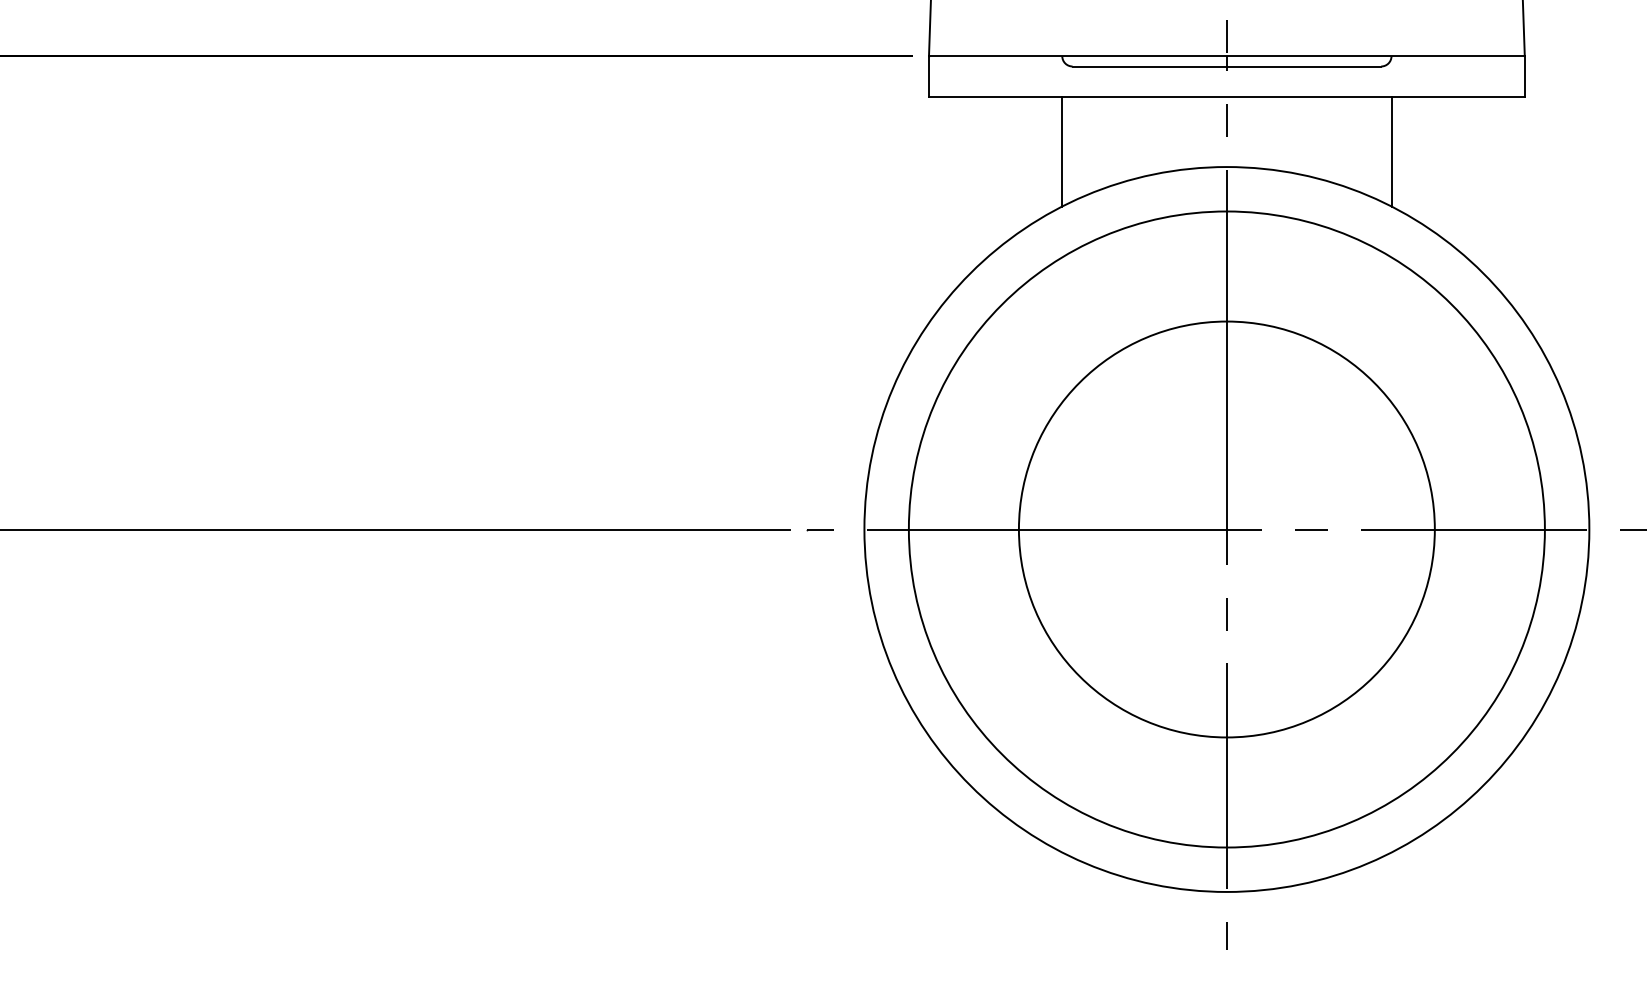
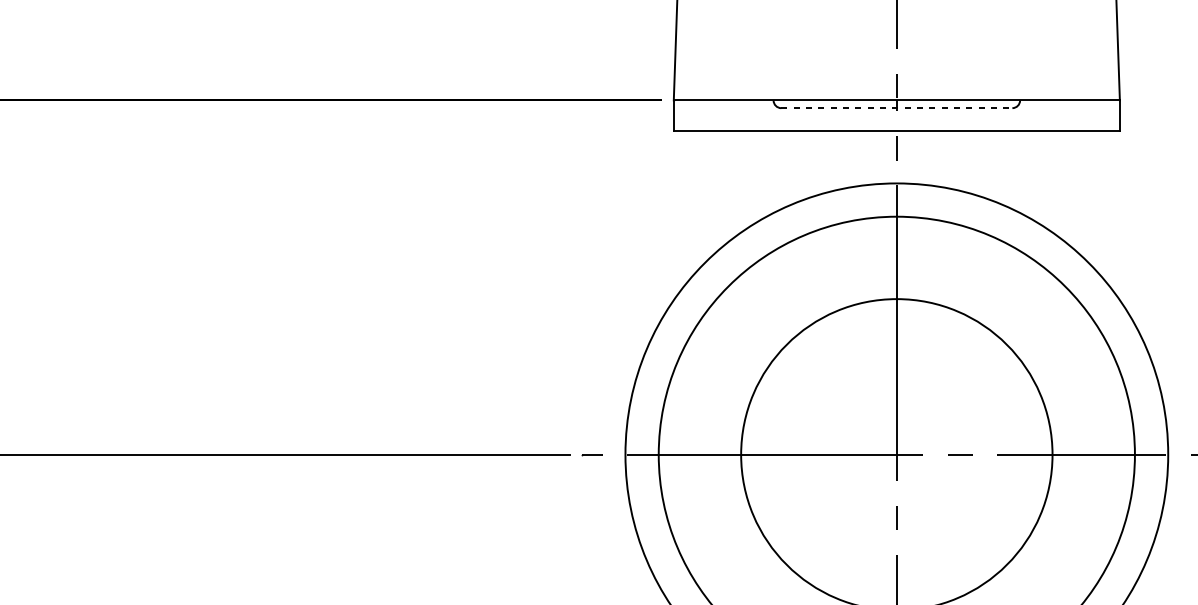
line: (1227, 66) -> (897, 108), solid -> dashed
line: (1062, 151) -> (773, 171), removed
line: (1391, 151) -> (1020, 171), removed

